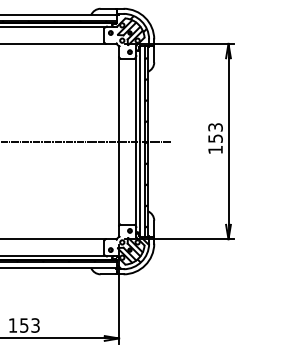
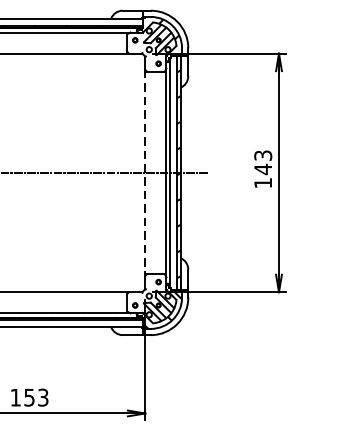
text: (215, 138) -> (263, 169), 153 -> 143
line: (119, 142) -> (145, 174), solid -> dashed

